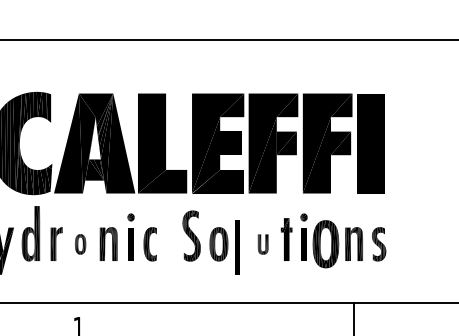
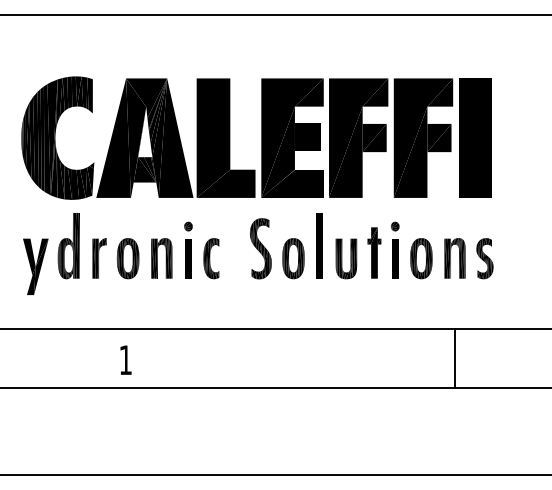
part: (80, 244) -> (127, 258), size x1.67
part: (263, 244) -> (346, 258), size x1.67
part: (326, 244) -> (421, 258), size x0.71
part: (237, 247) -> (319, 245), moved

